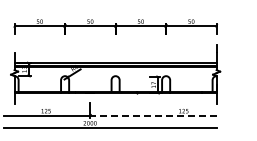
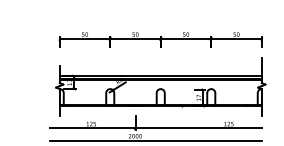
line: (153, 115) -> (198, 128), dashed -> solid

